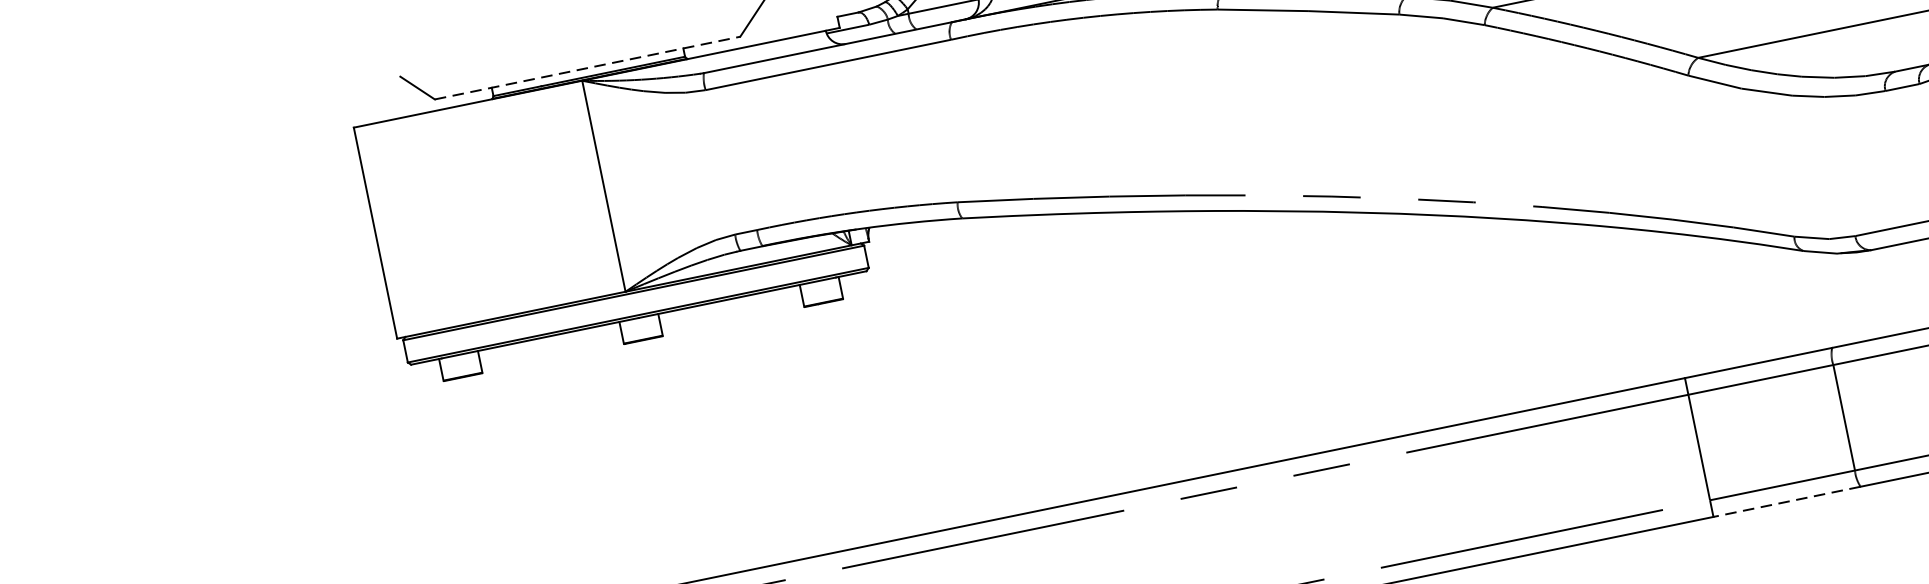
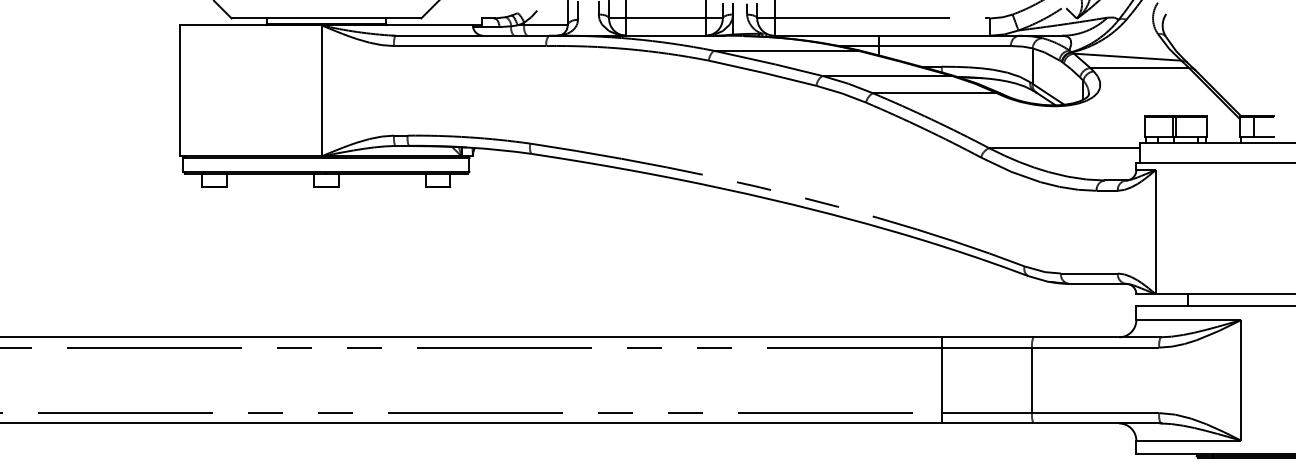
line: (587, 68) -> (326, 18), dashed -> solid
line: (1786, 502) -> (987, 423), dashed -> solid

